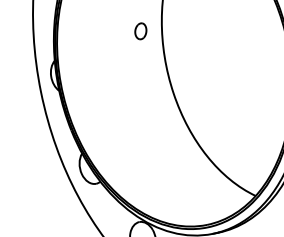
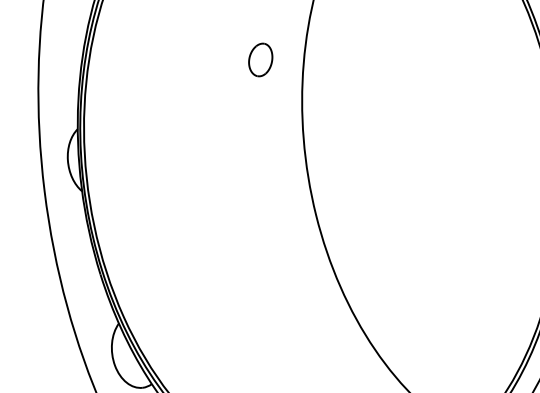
part: (140, 31) -> (259, 60), moved

